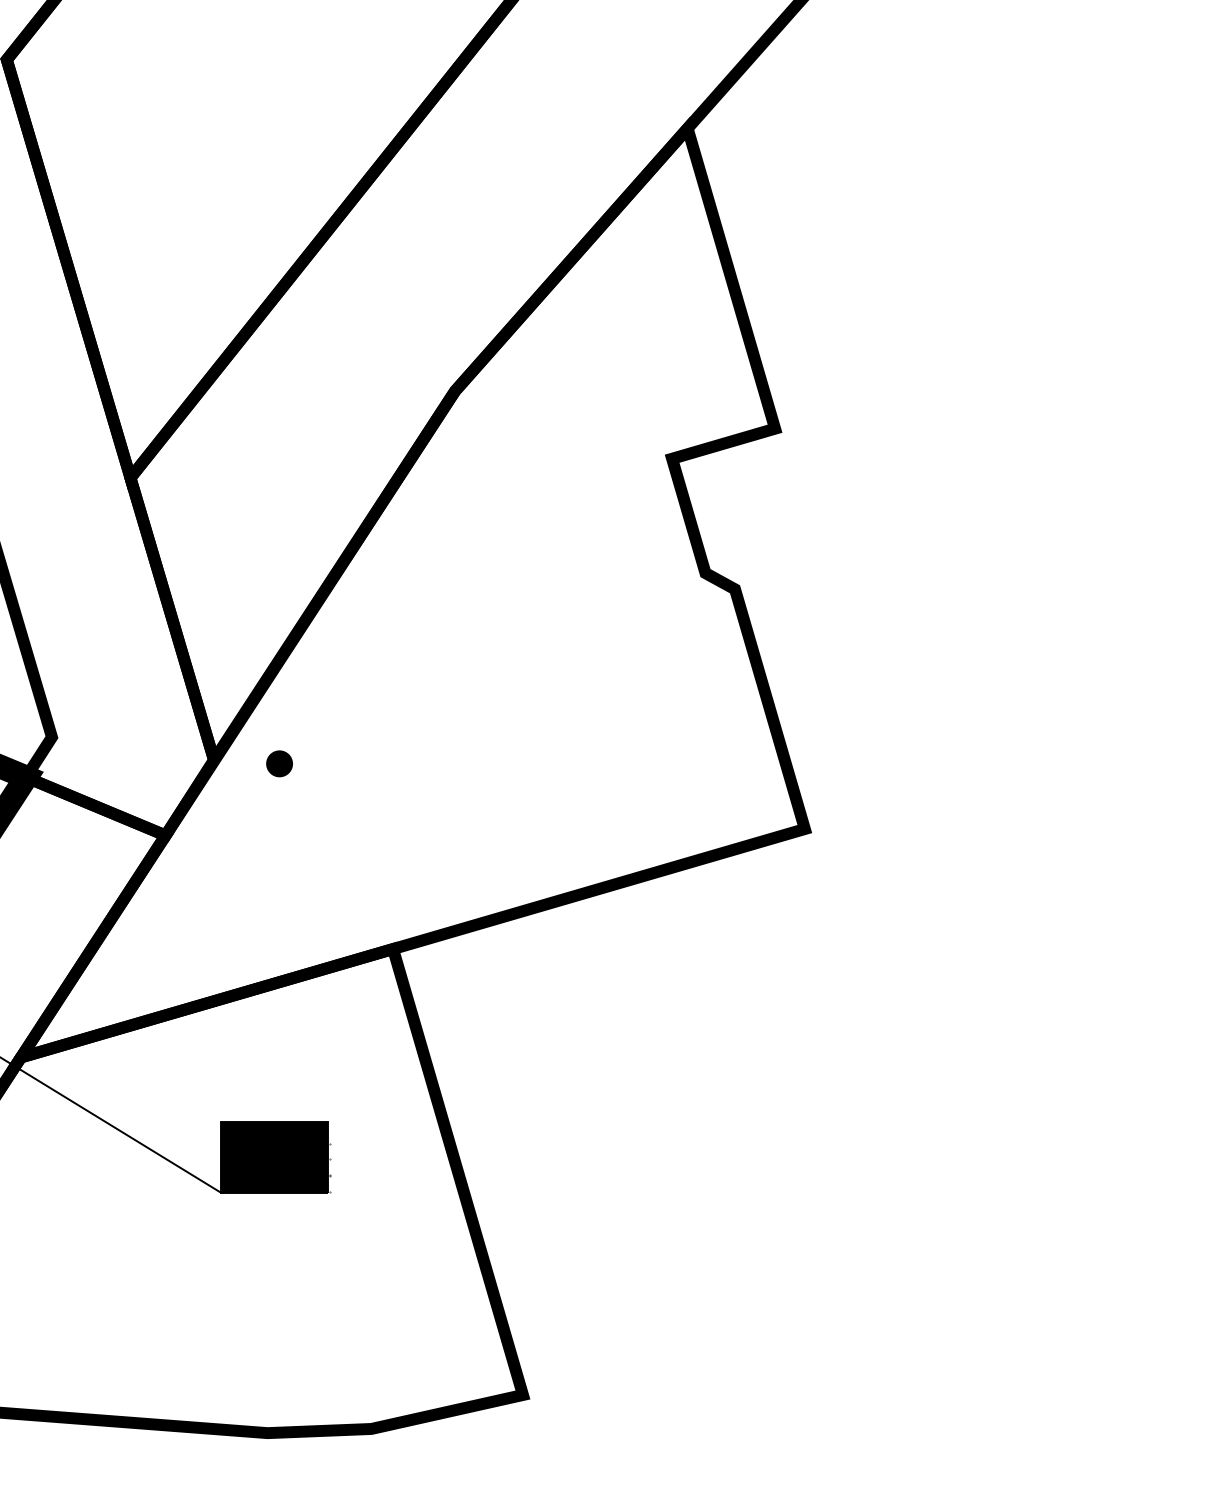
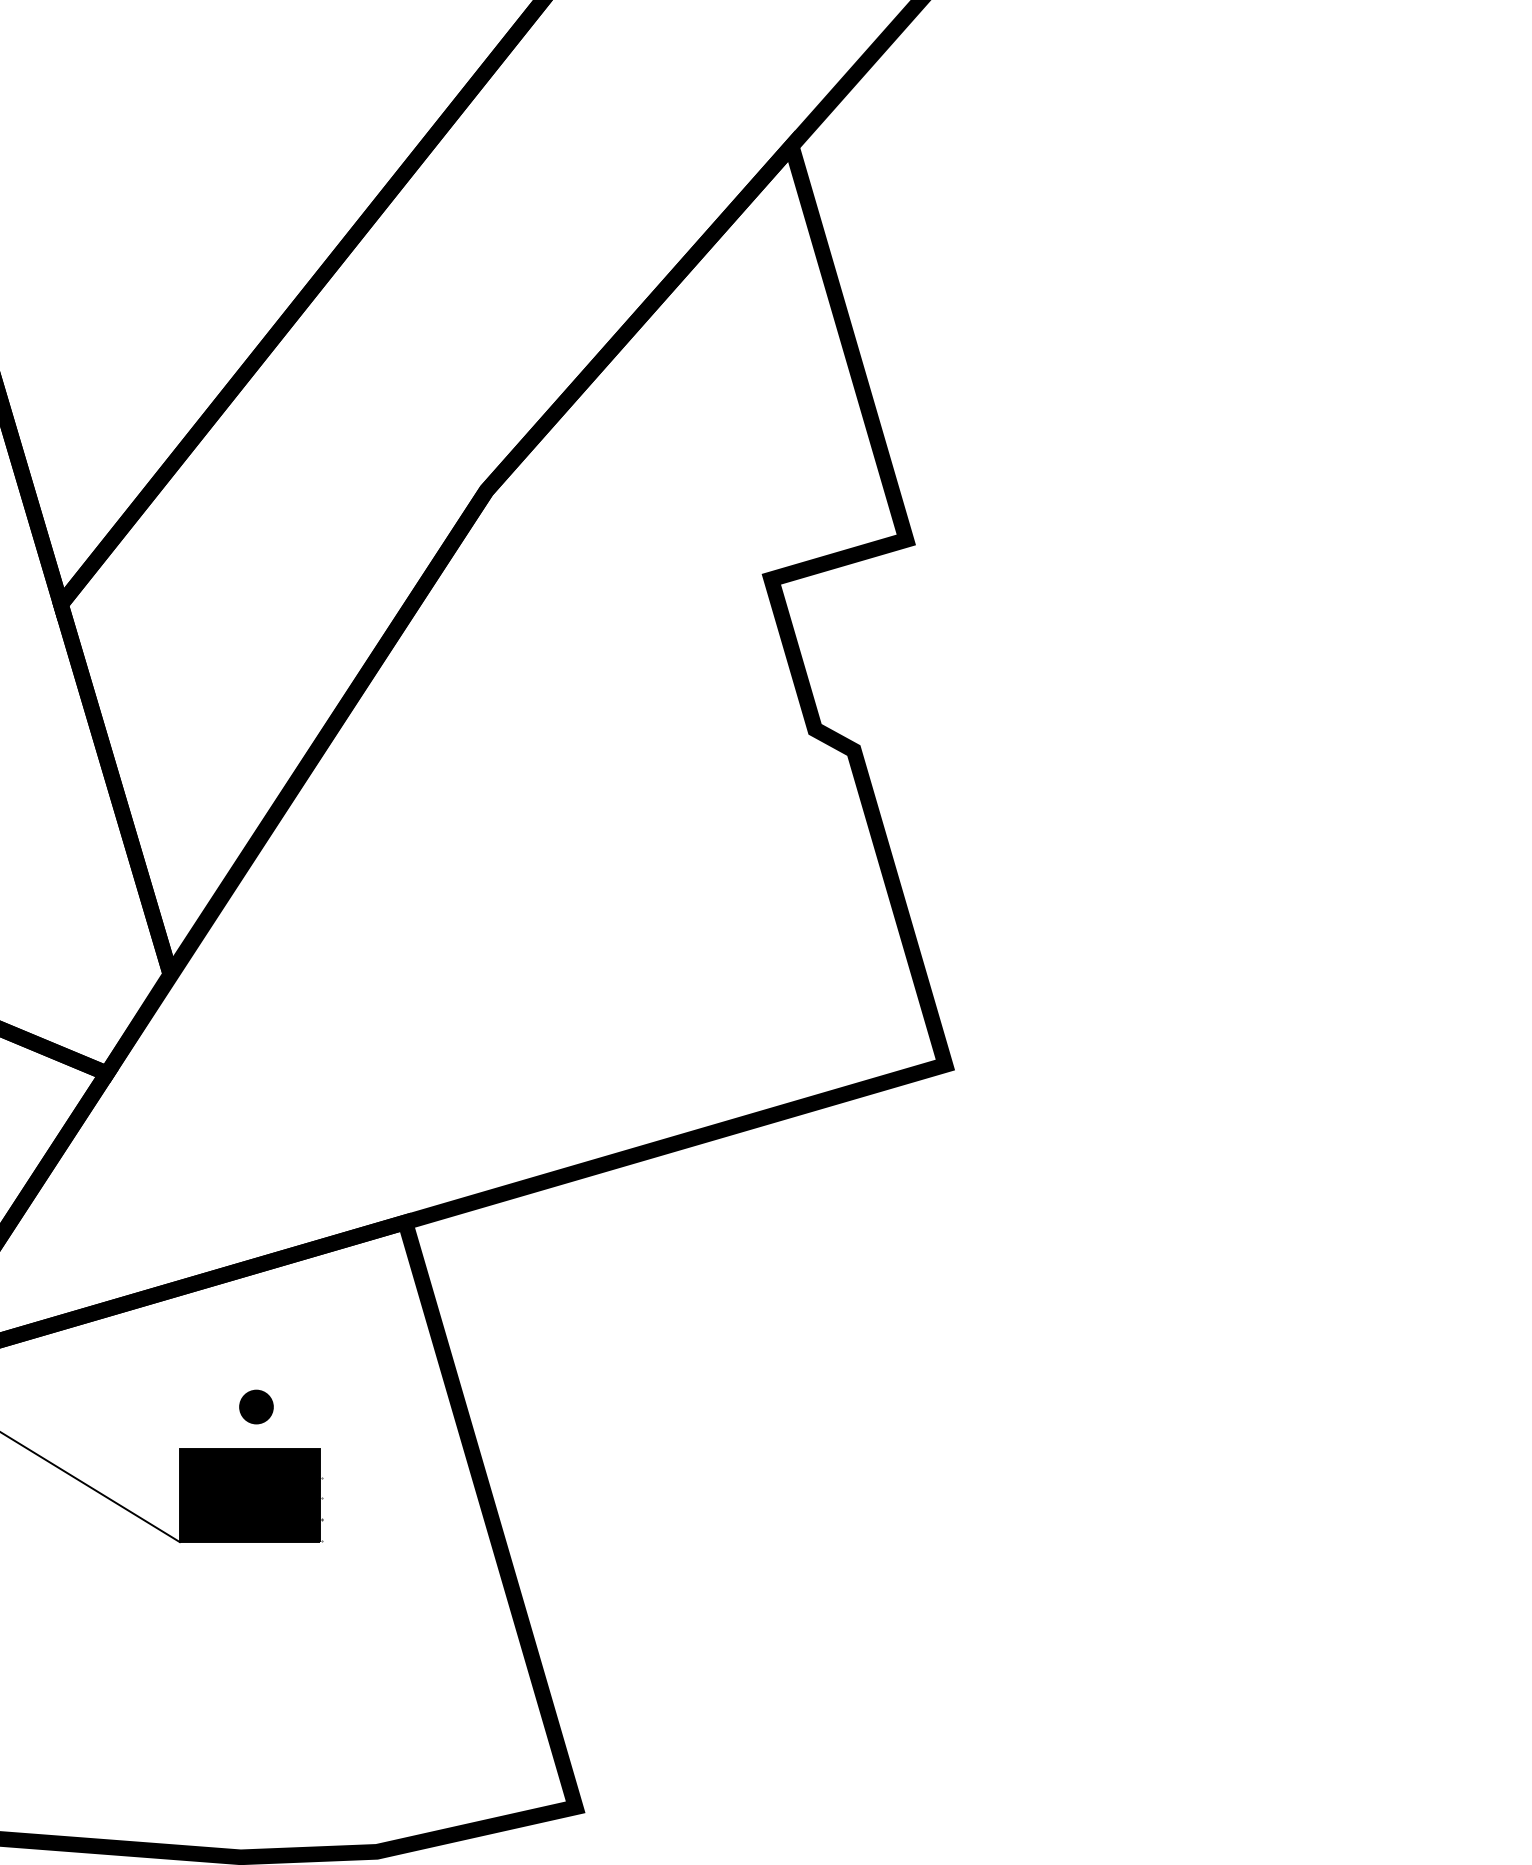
part: (279, 763) -> (256, 1406), moved

